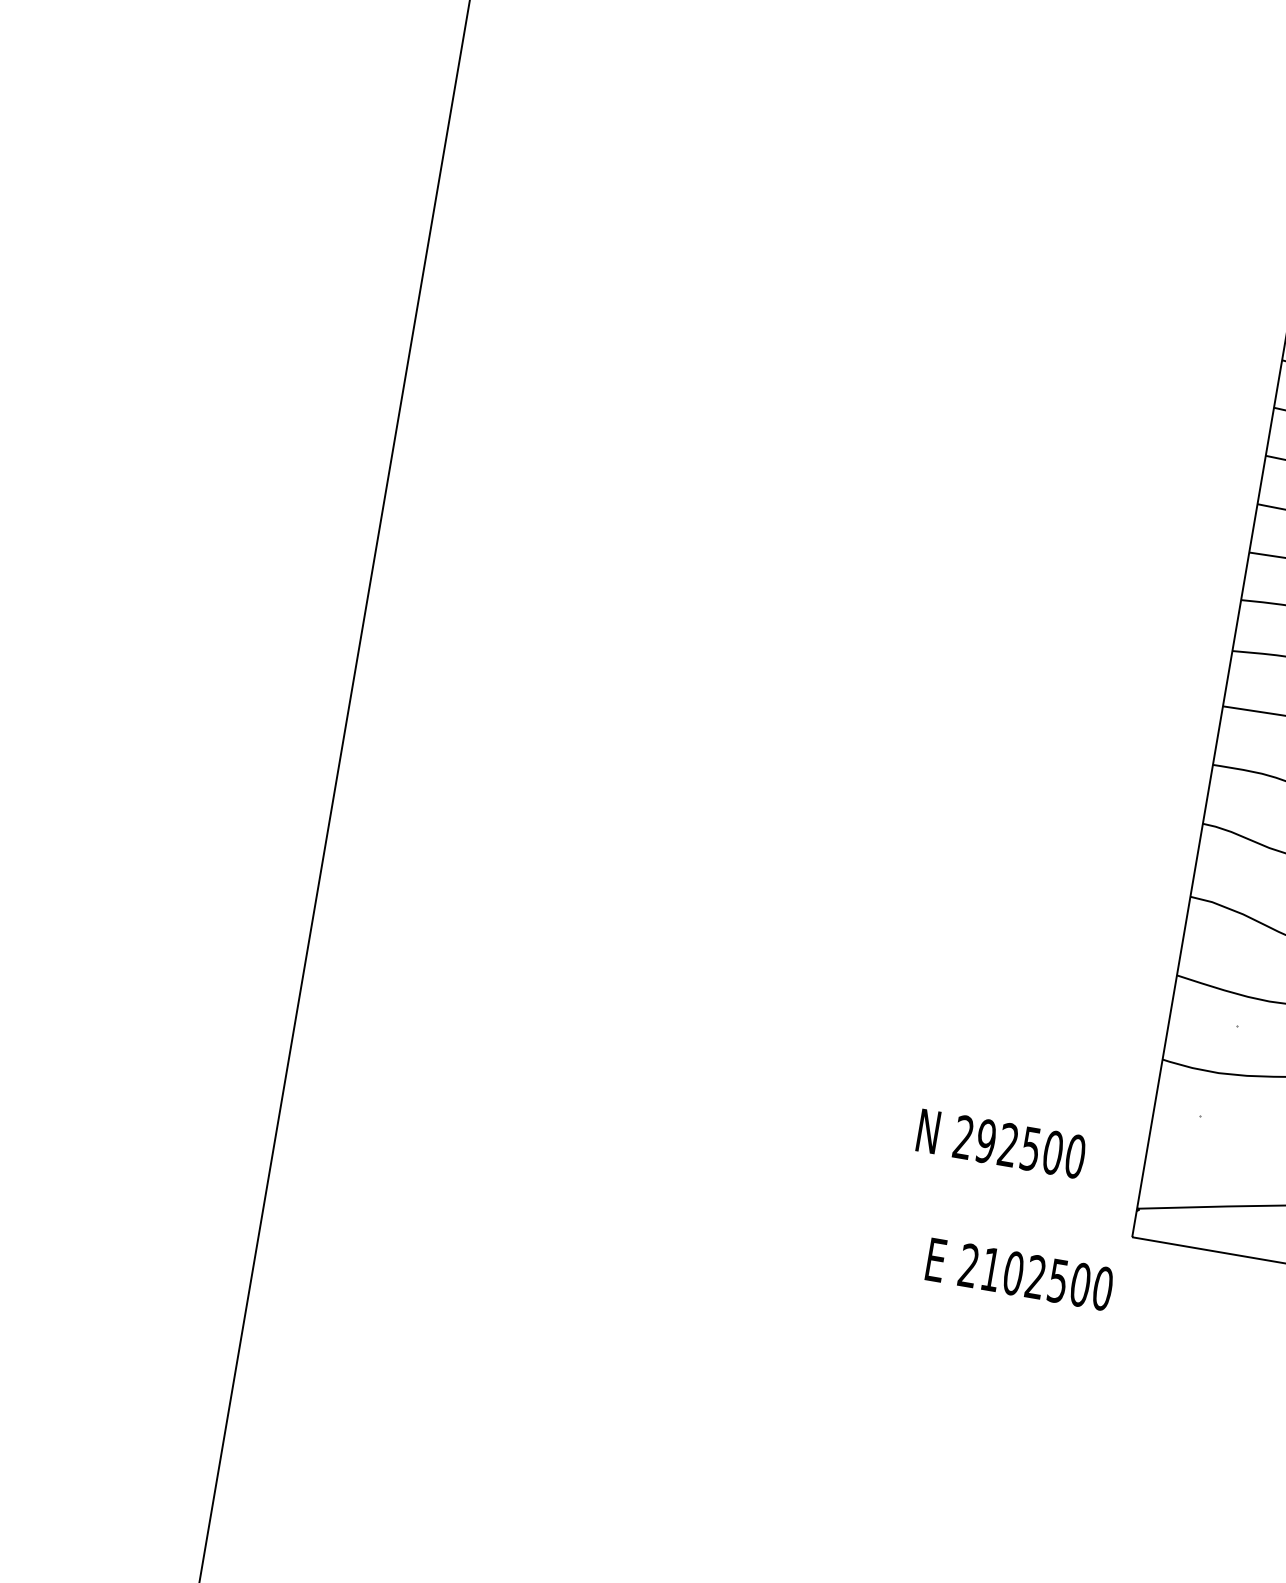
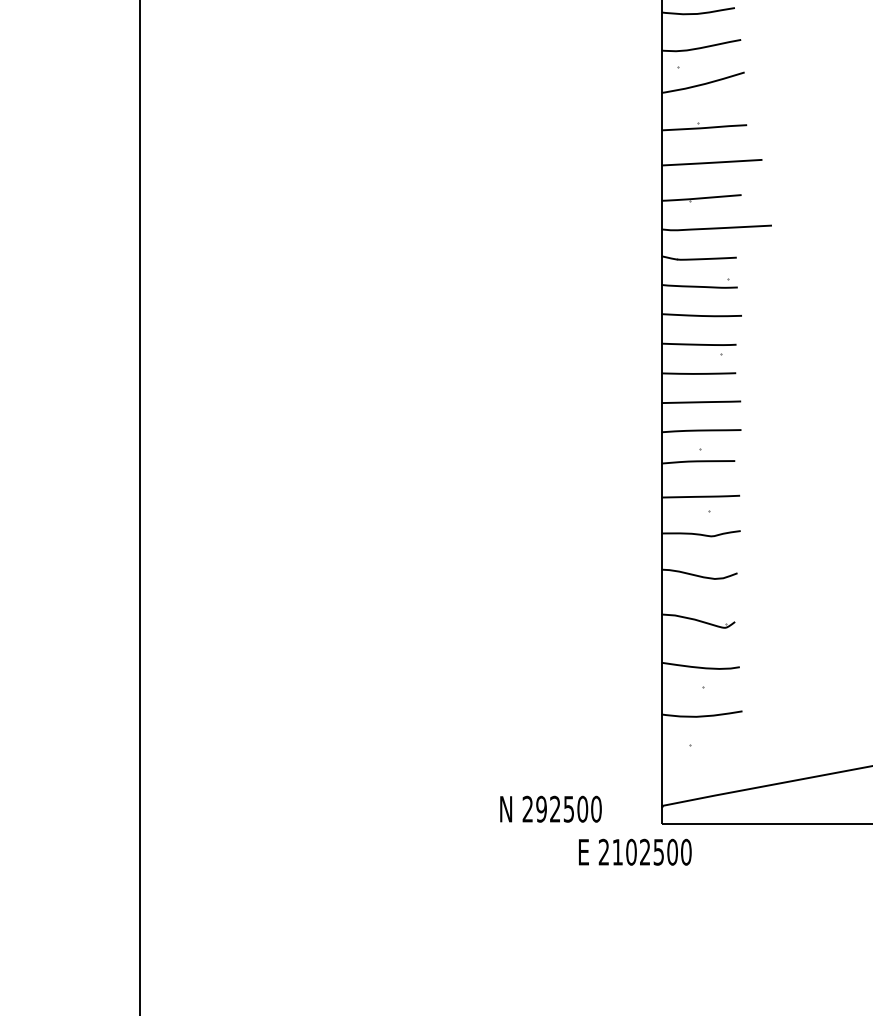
text: (1000, 1142) -> (550, 808), moved
text: (1020, 1273) -> (635, 851), moved

